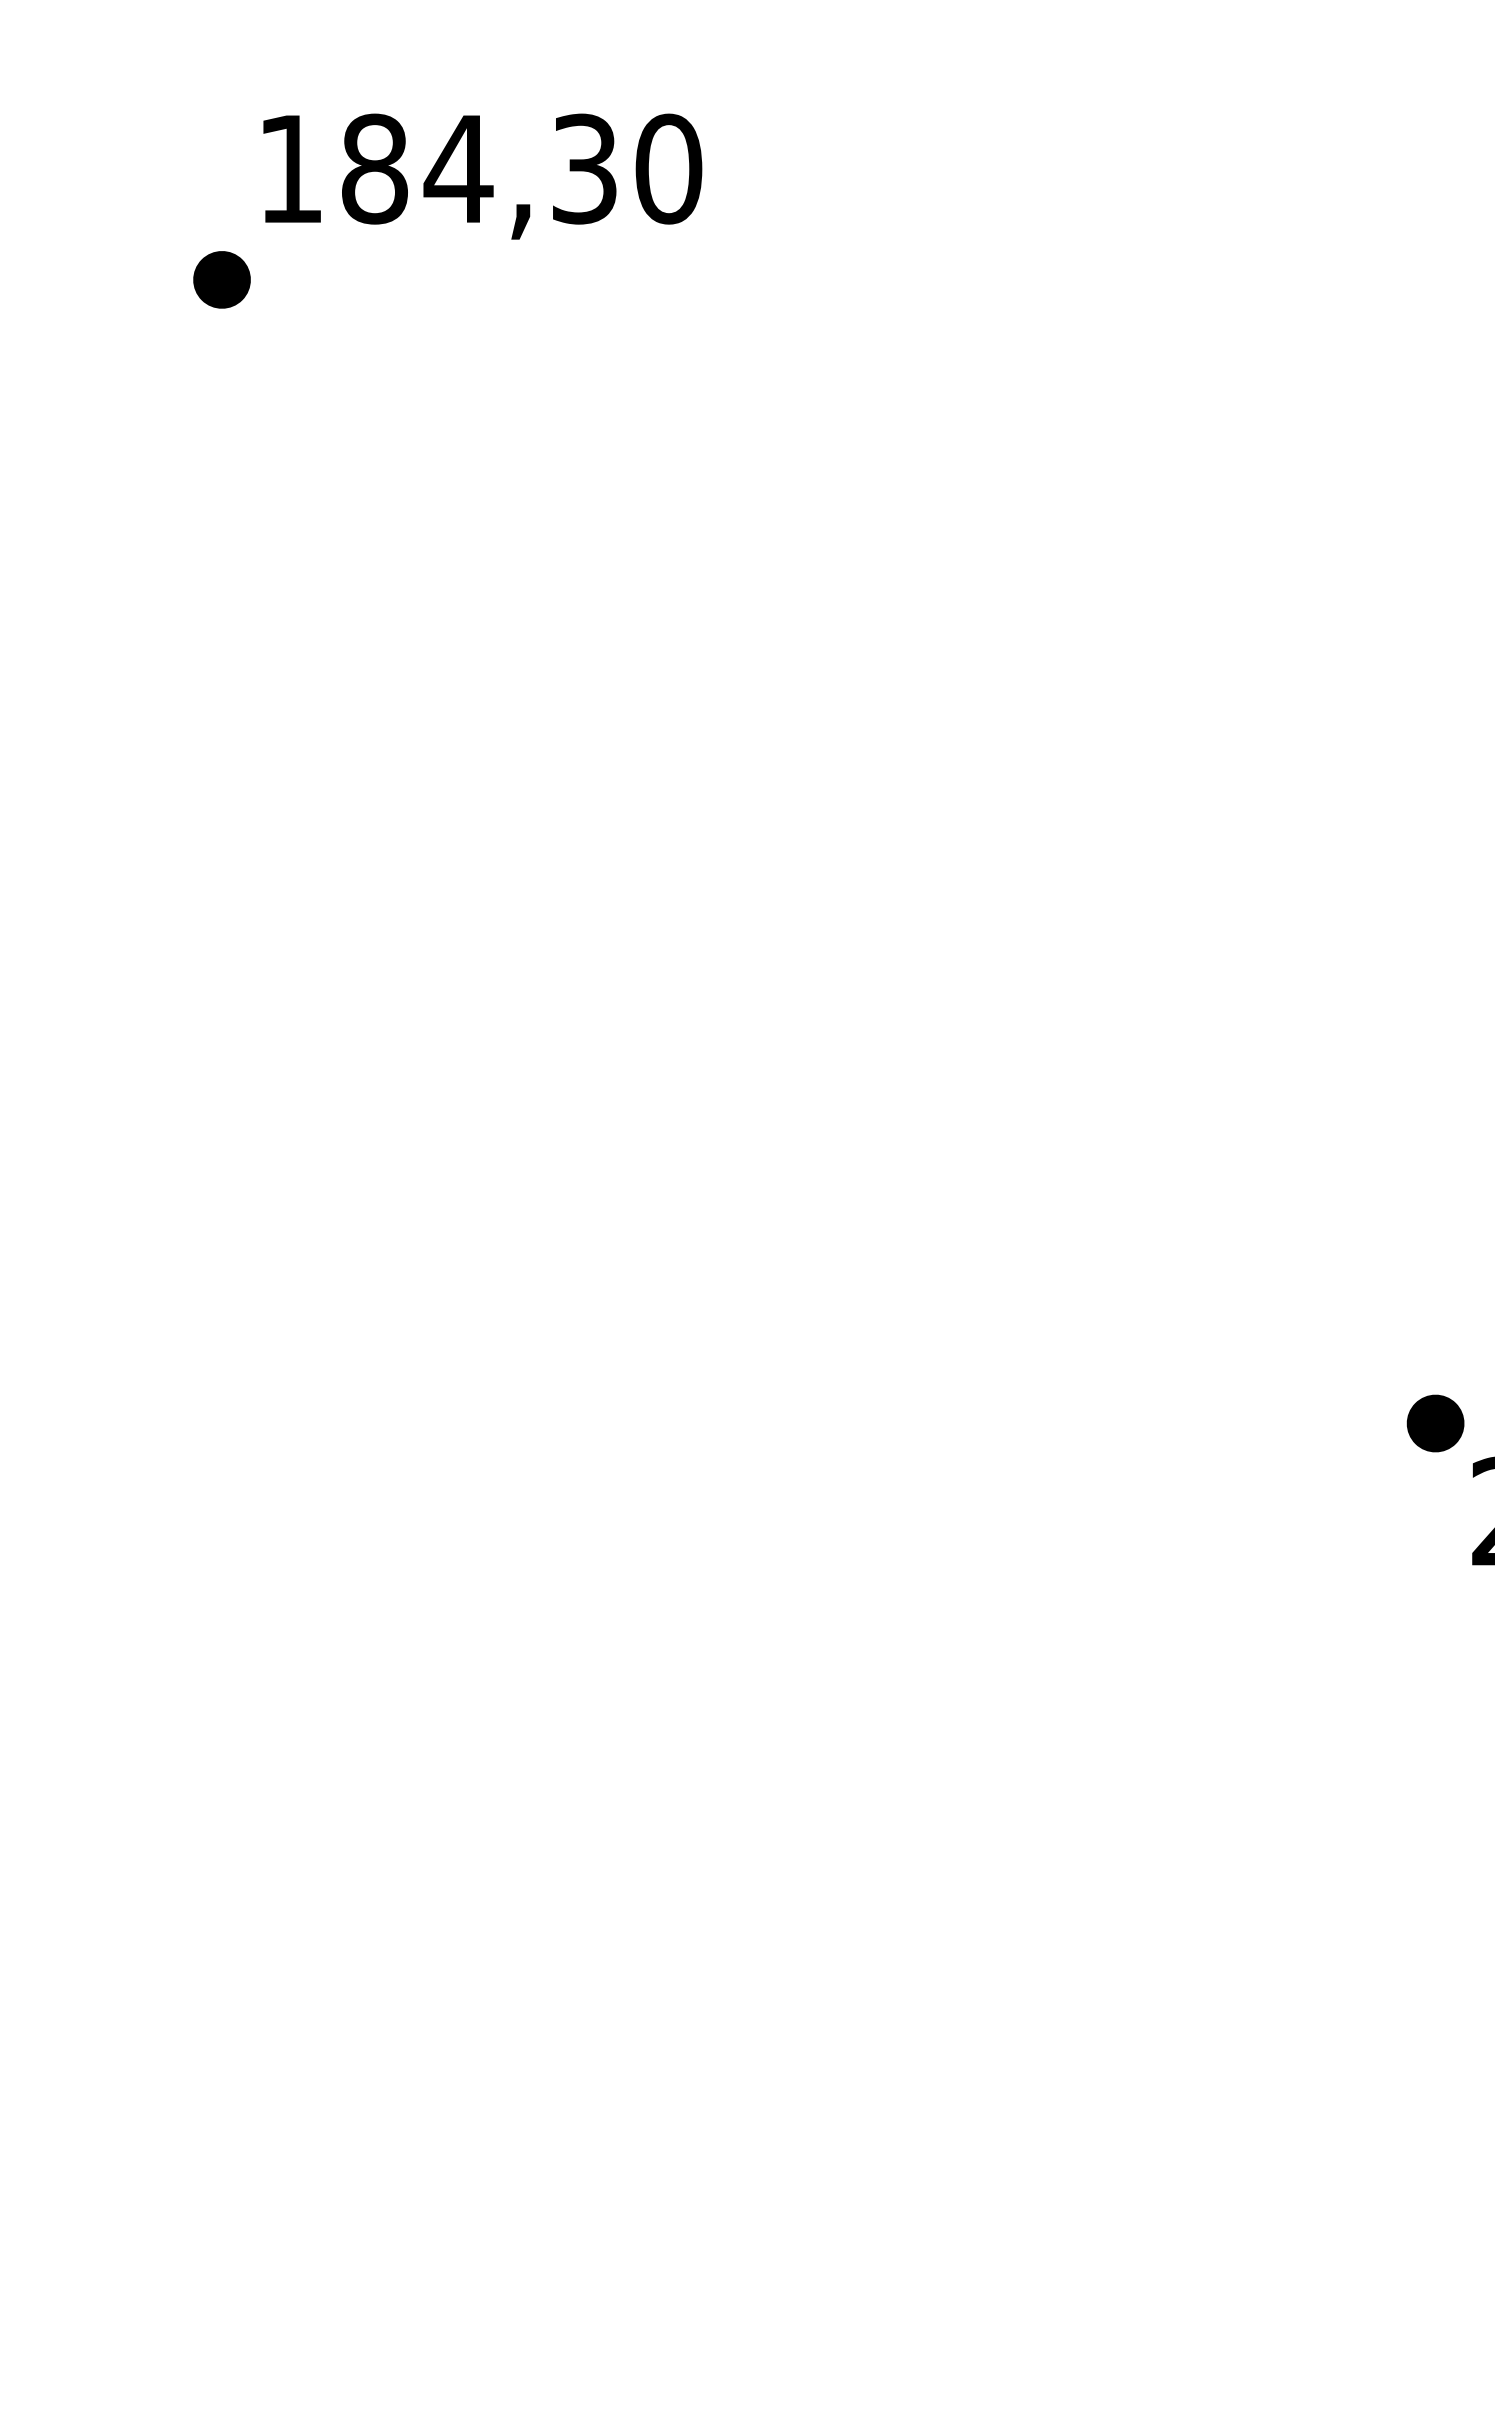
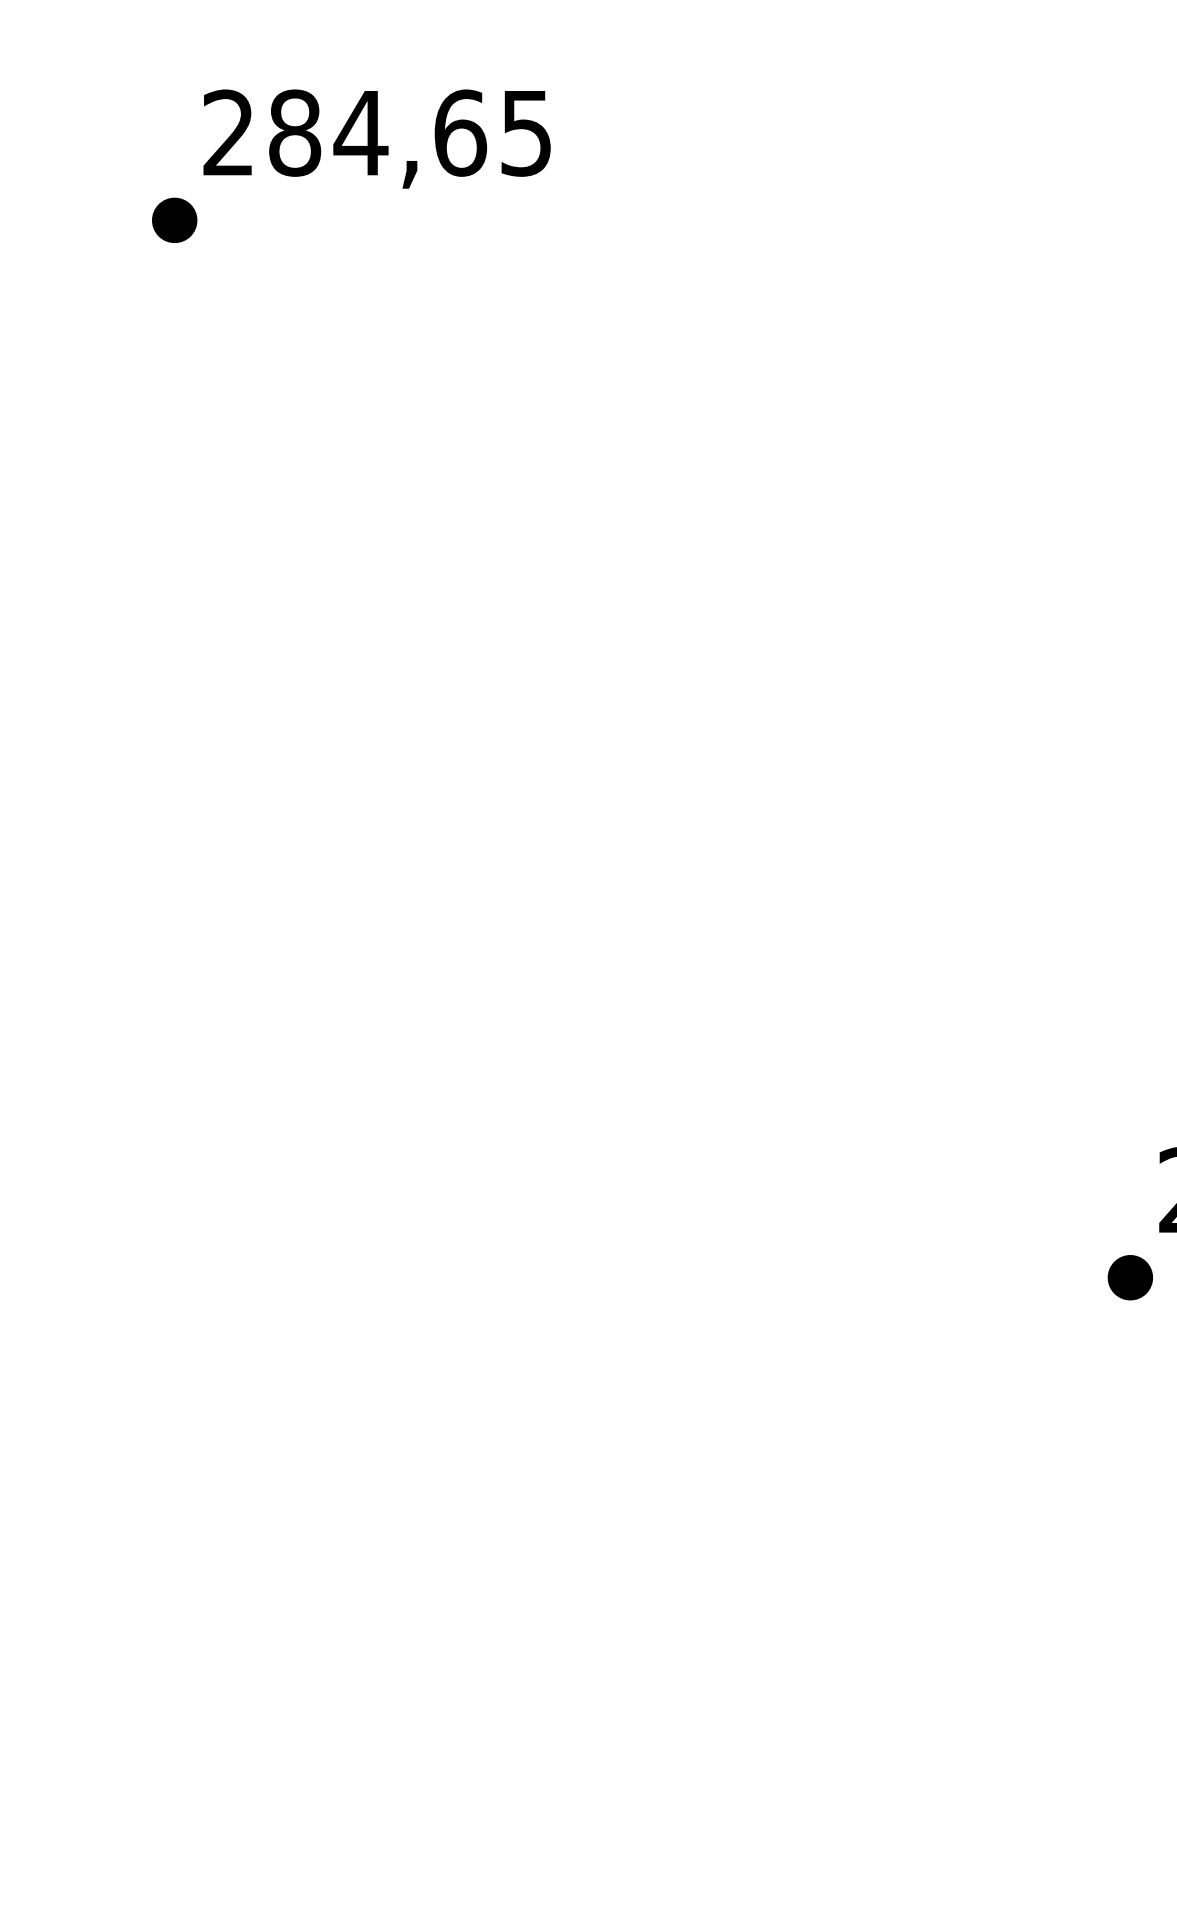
text: (480, 168) -> (378, 132), 184,30 -> 284,65
part: (1435, 1423) -> (1130, 1277), moved

